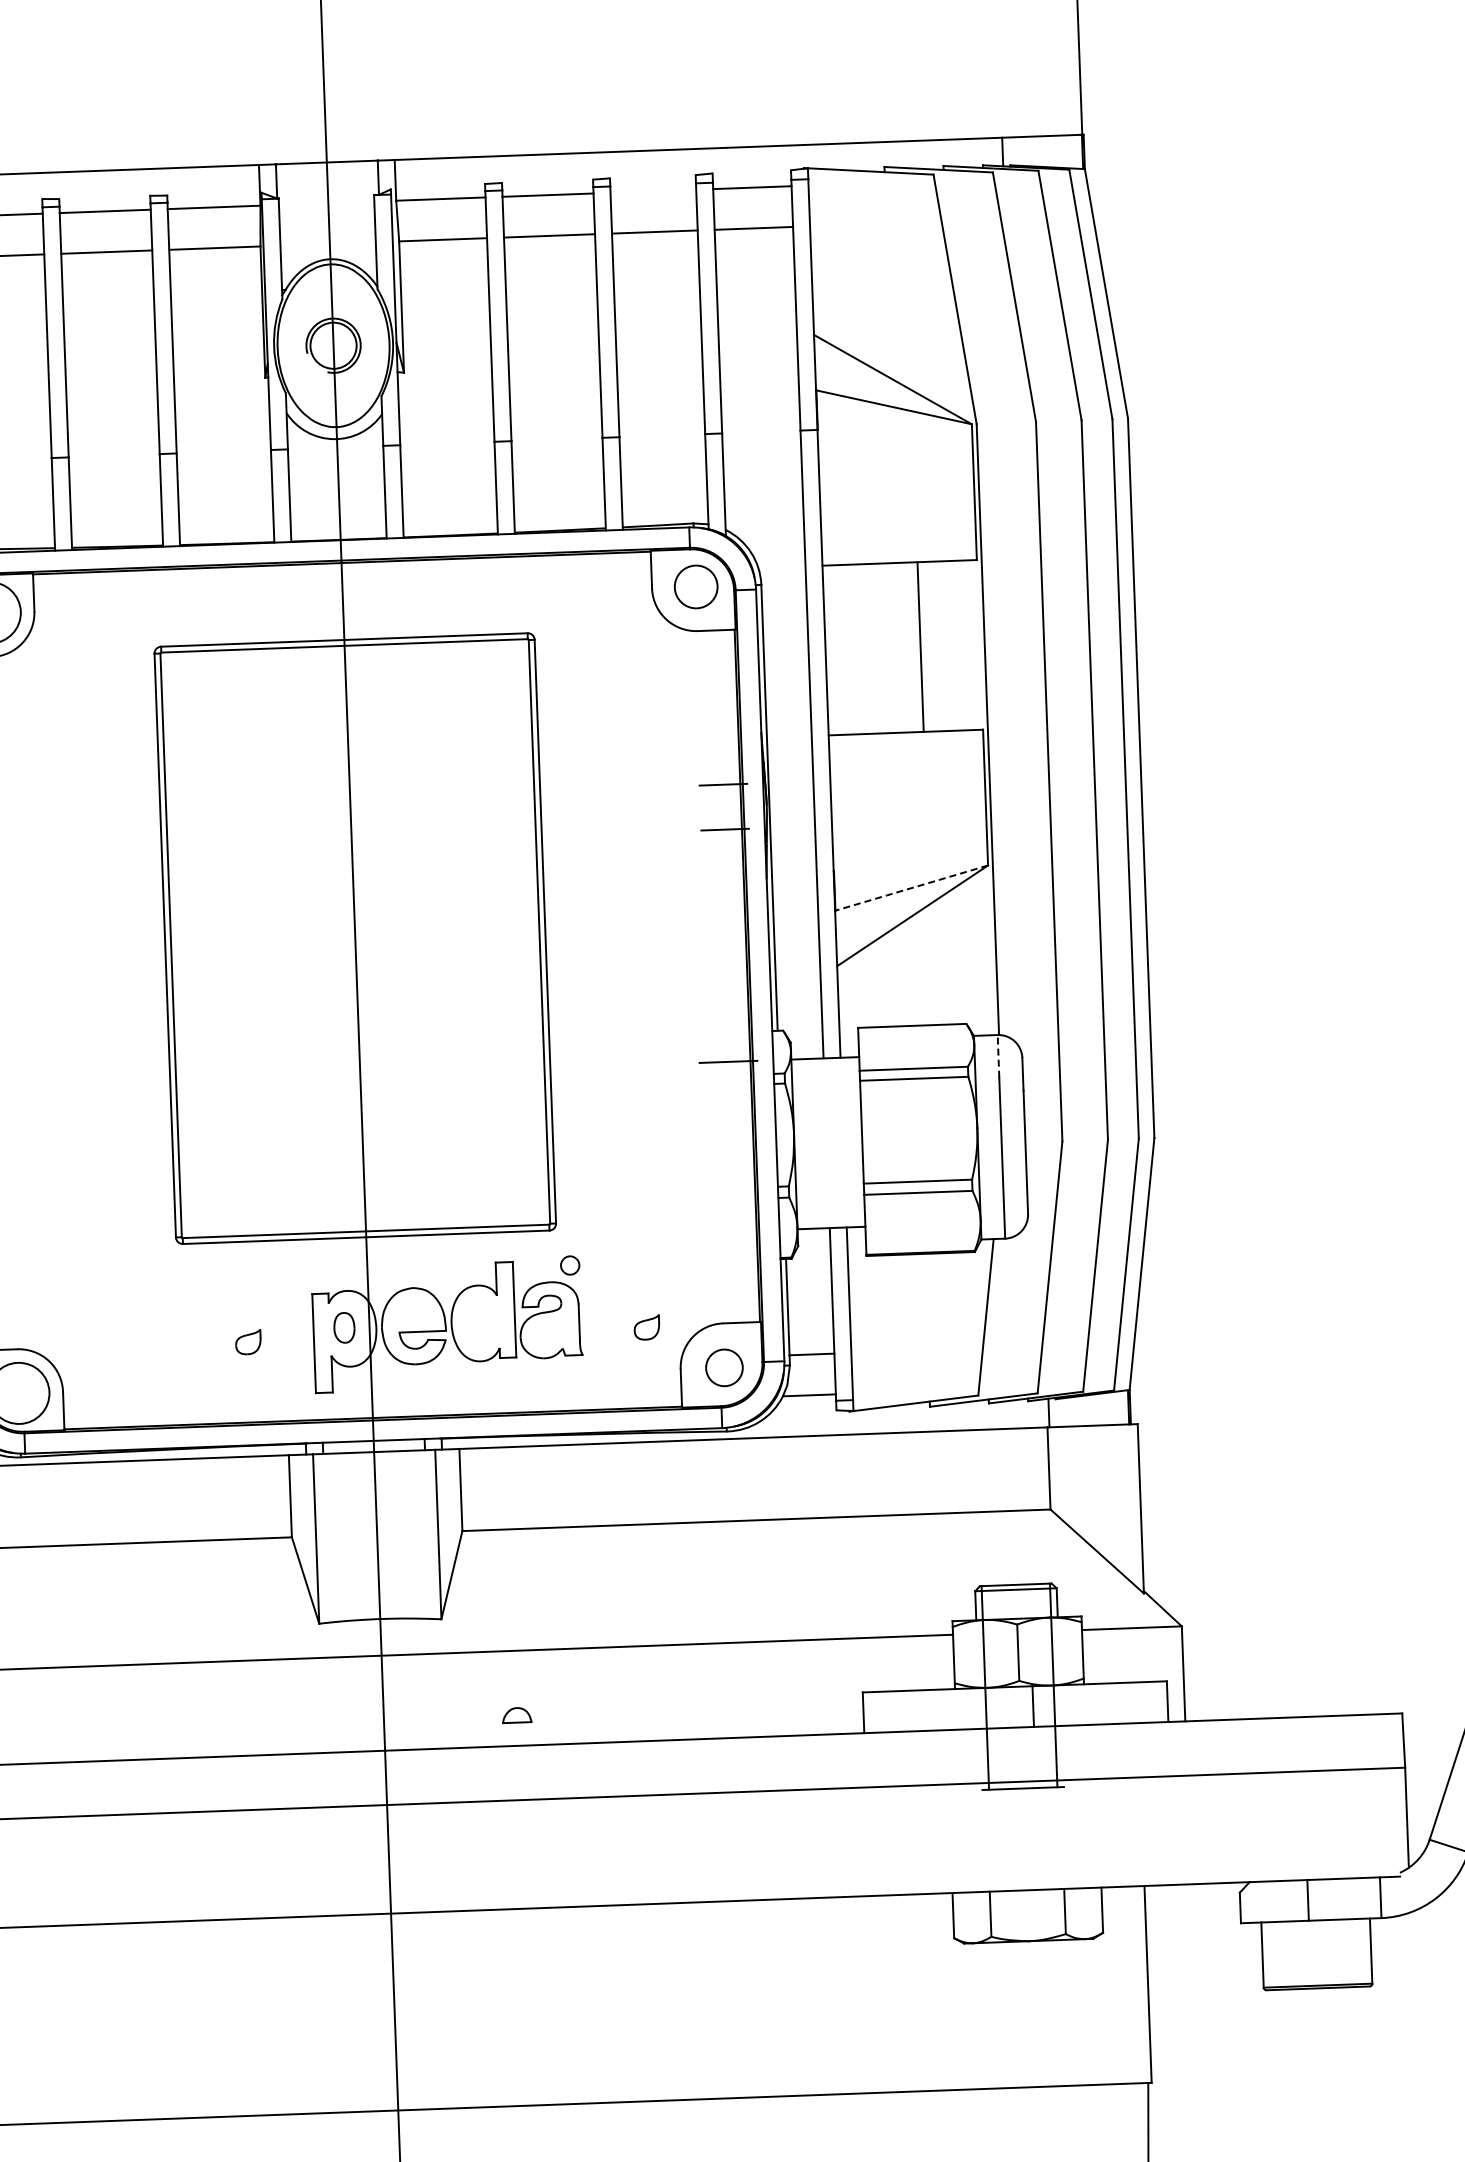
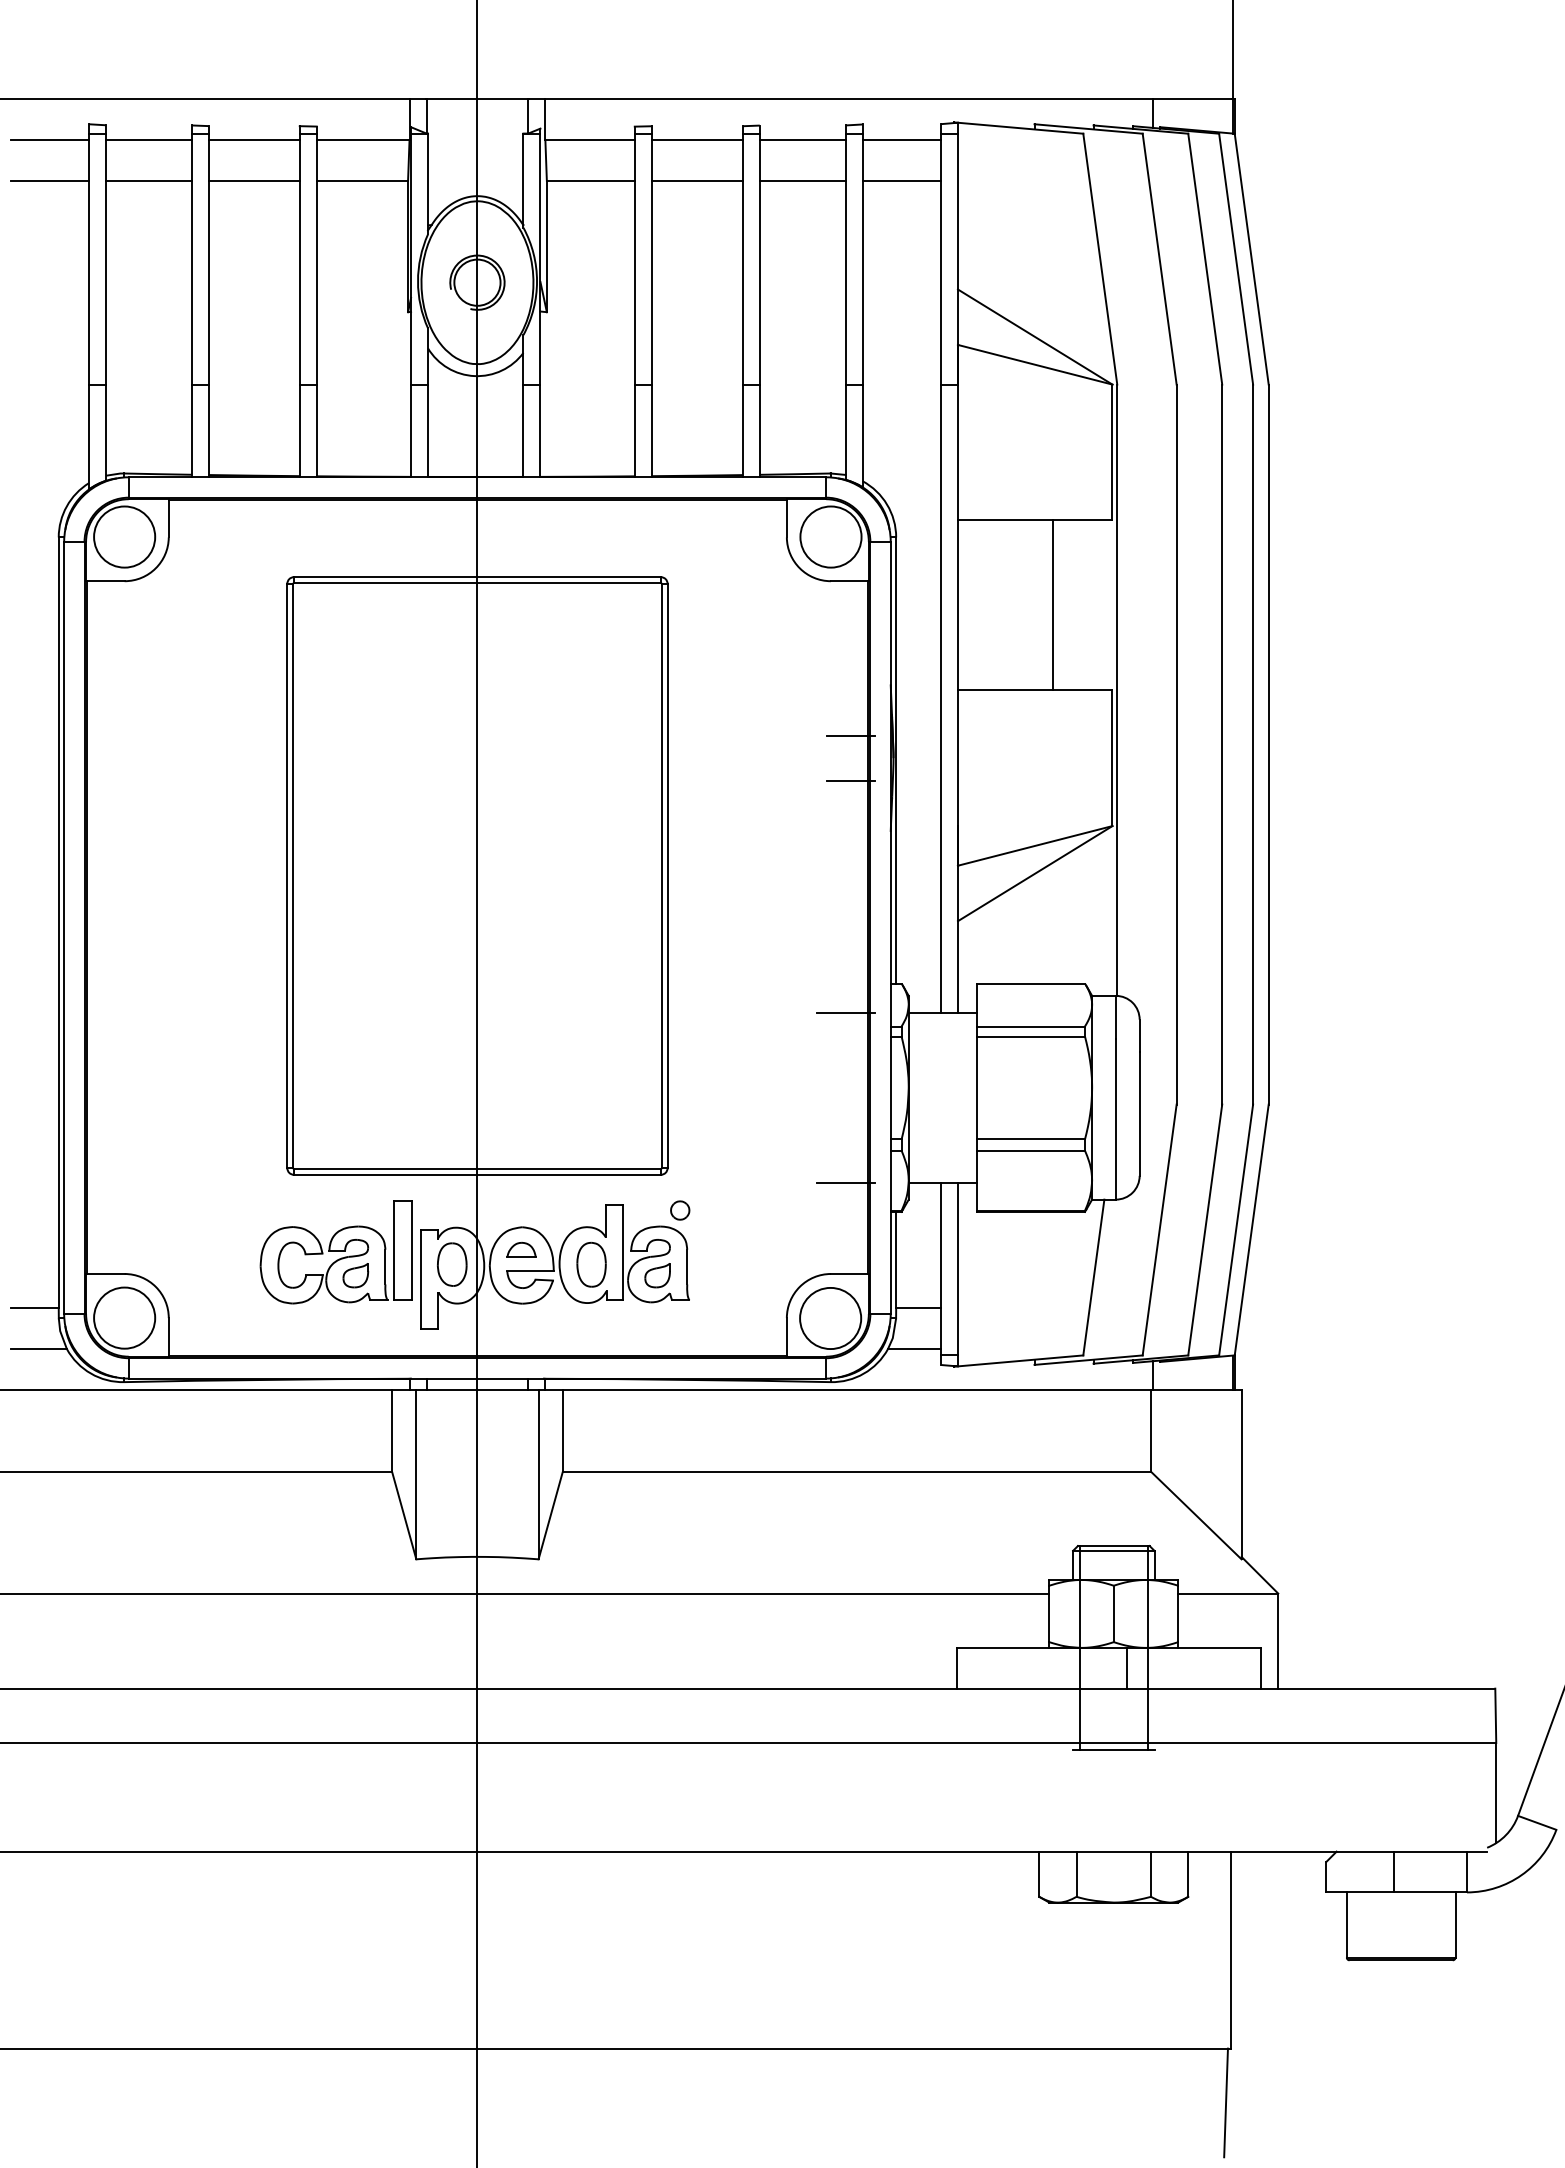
line: (653, 191) -> (802, 140), added
circle: (695, 586) -> (830, 536), size x1.43
line: (911, 887) -> (1035, 845), dashed -> solid
line: (998, 1055) -> (1115, 1016), dashed -> solid
line: (734, 1231) -> (845, 1182), added
part: (227, 1320) -> (335, 1252), added
part: (483, 1322) -> (591, 1264), added
part: (344, 1327) -> (452, 1264), size x1.43
part: (646, 1327) -> (657, 1275), moved
circle: (724, 1367) -> (830, 1318), size x1.67
part: (516, 1714) -> (521, 1249), moved

